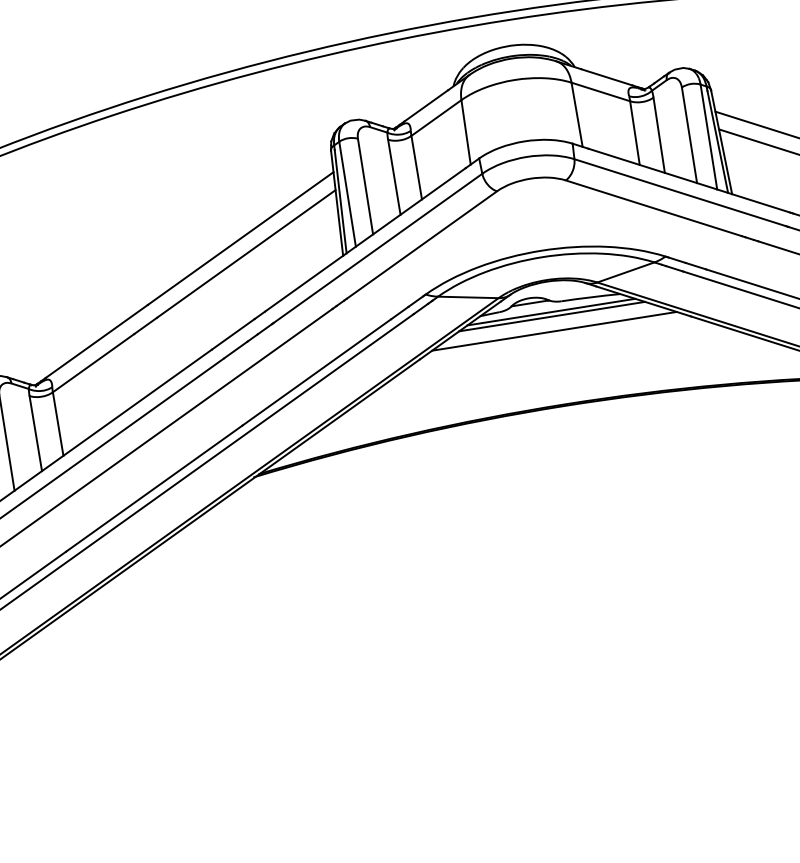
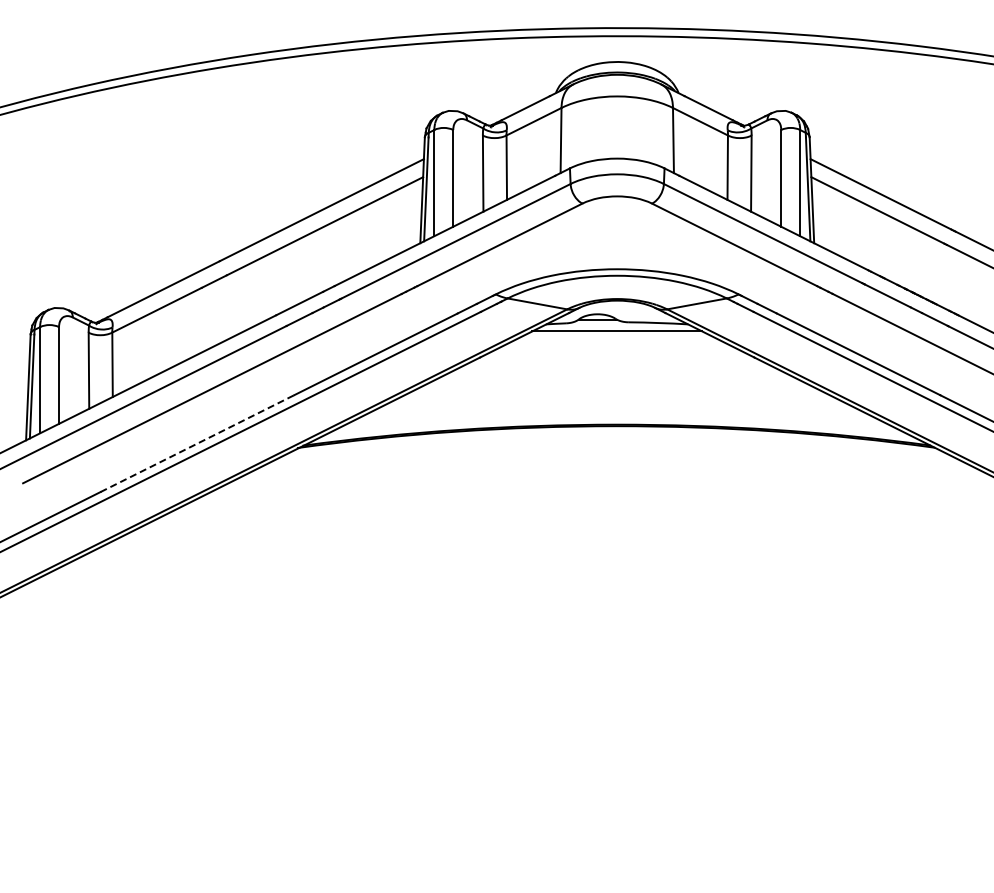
line: (552, 316) -> (617, 335), removed
line: (554, 330) -> (617, 350), removed
line: (154, 488) -> (197, 443), solid -> dashed

